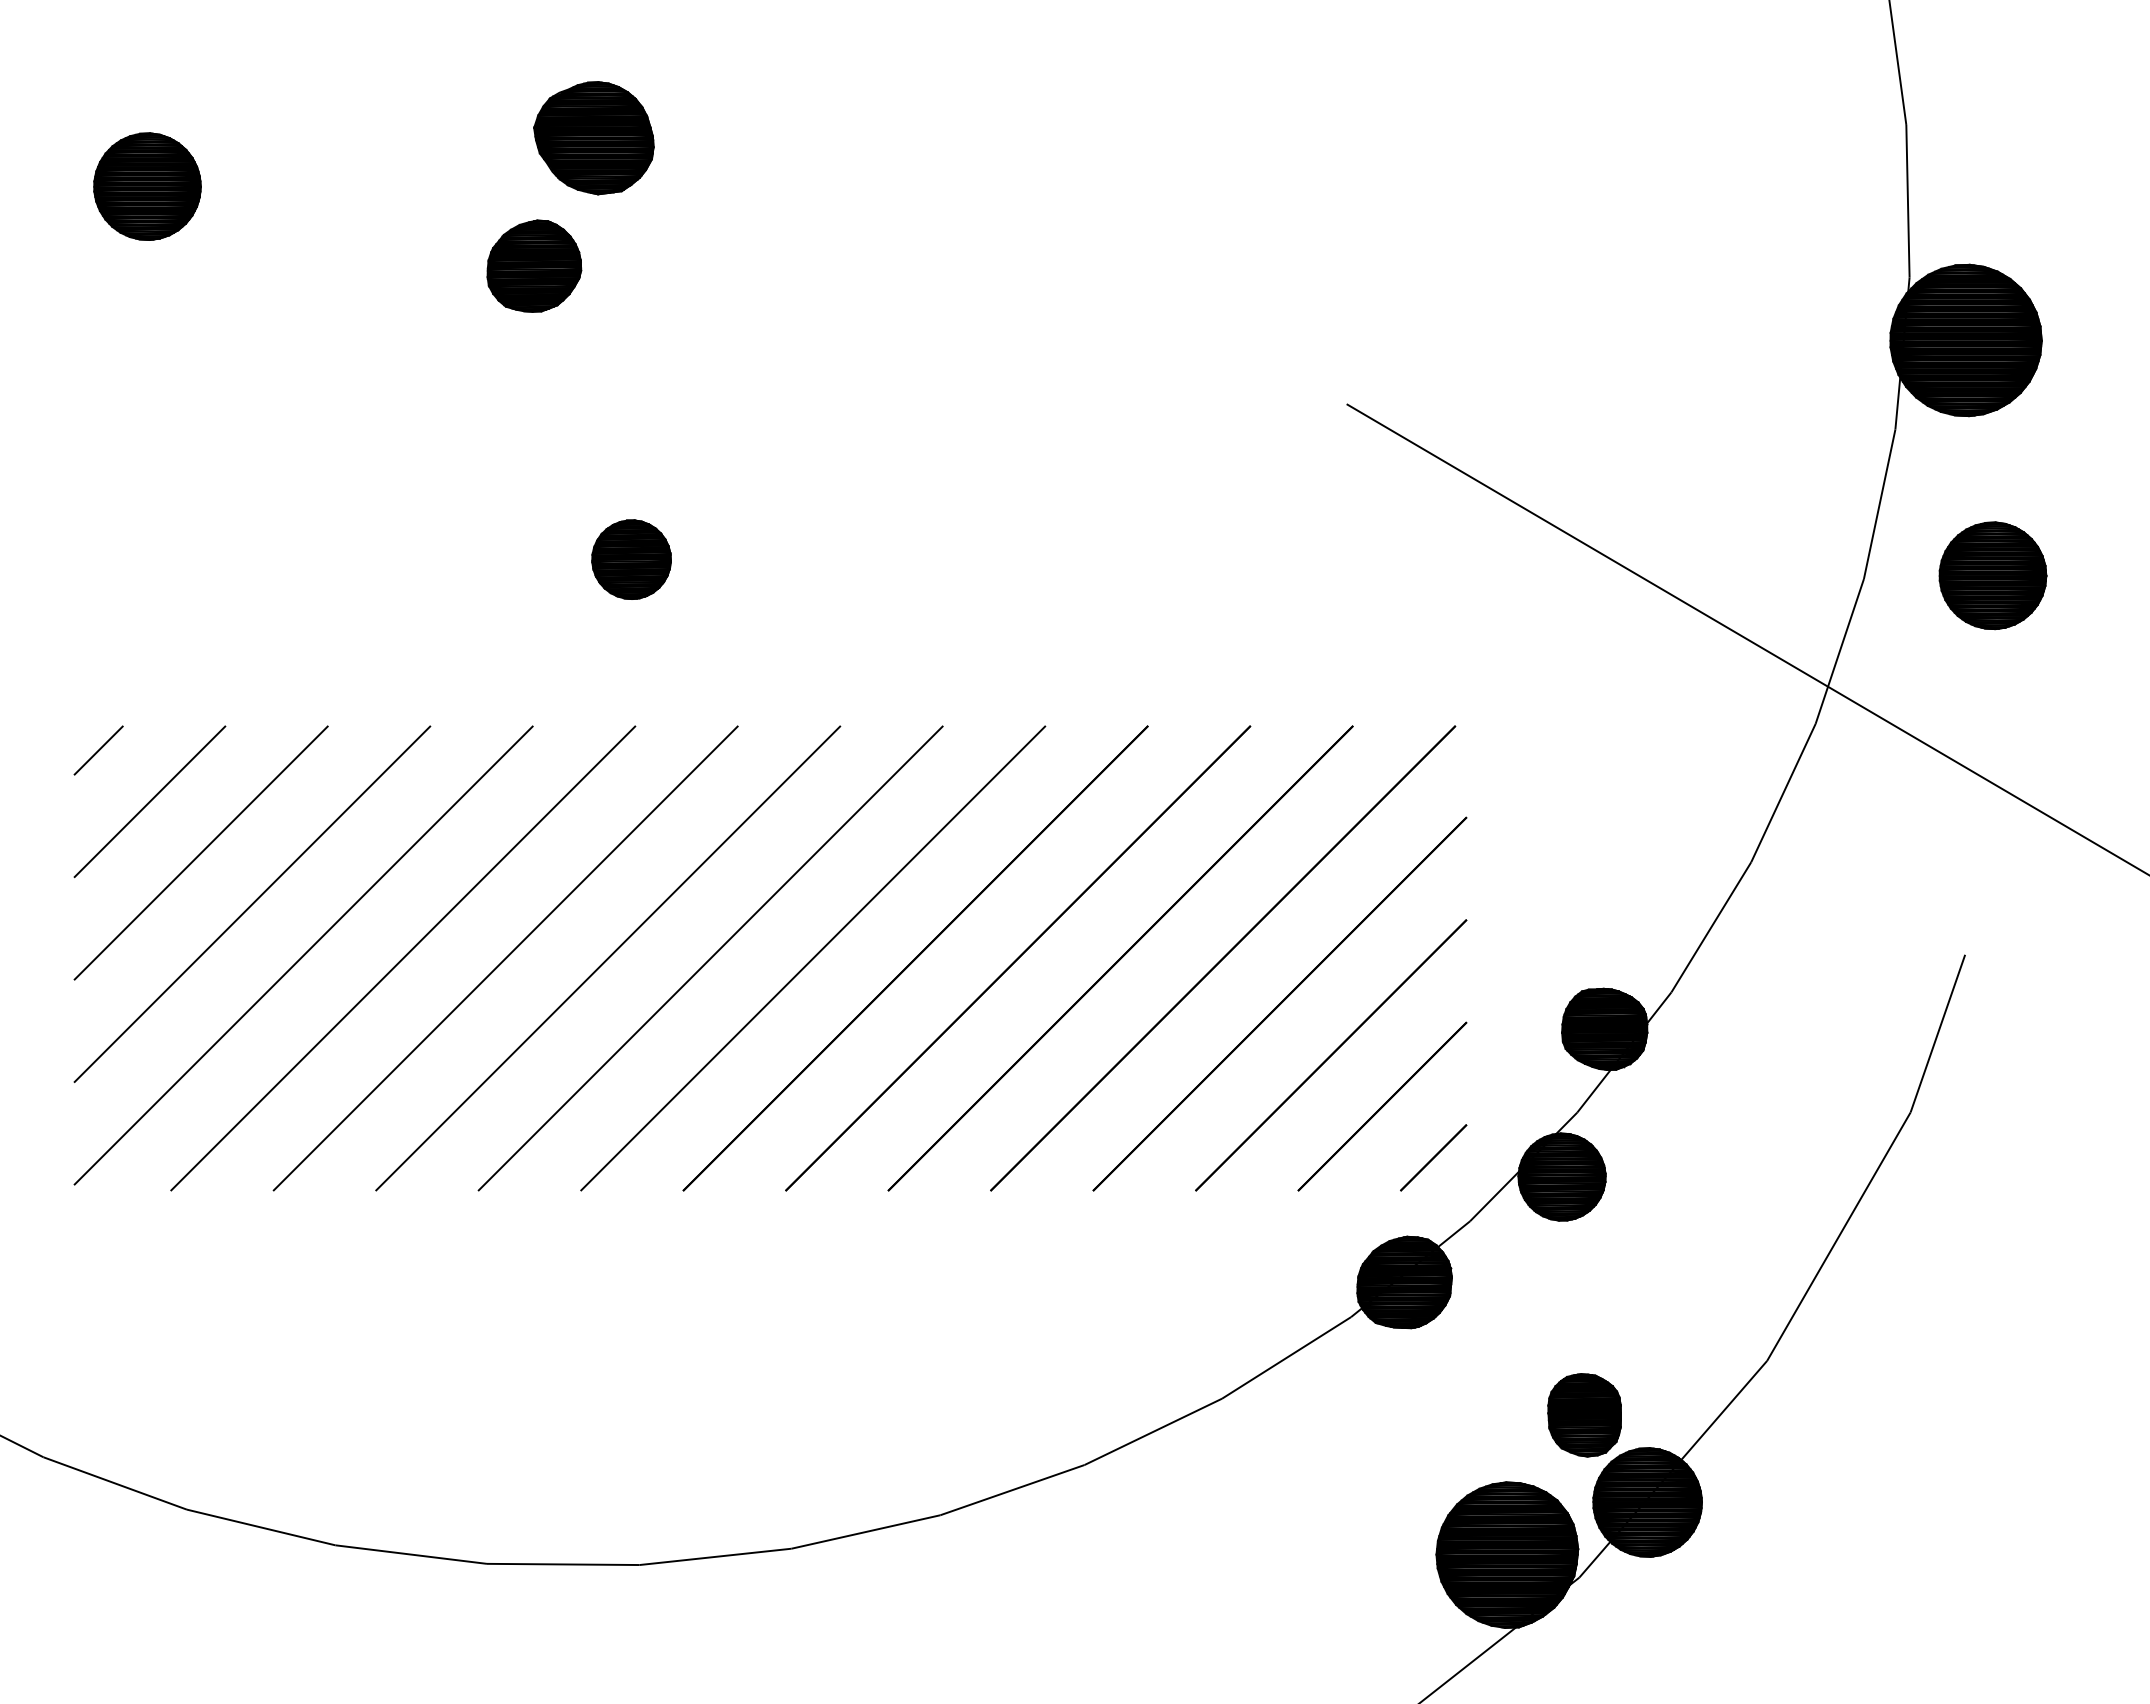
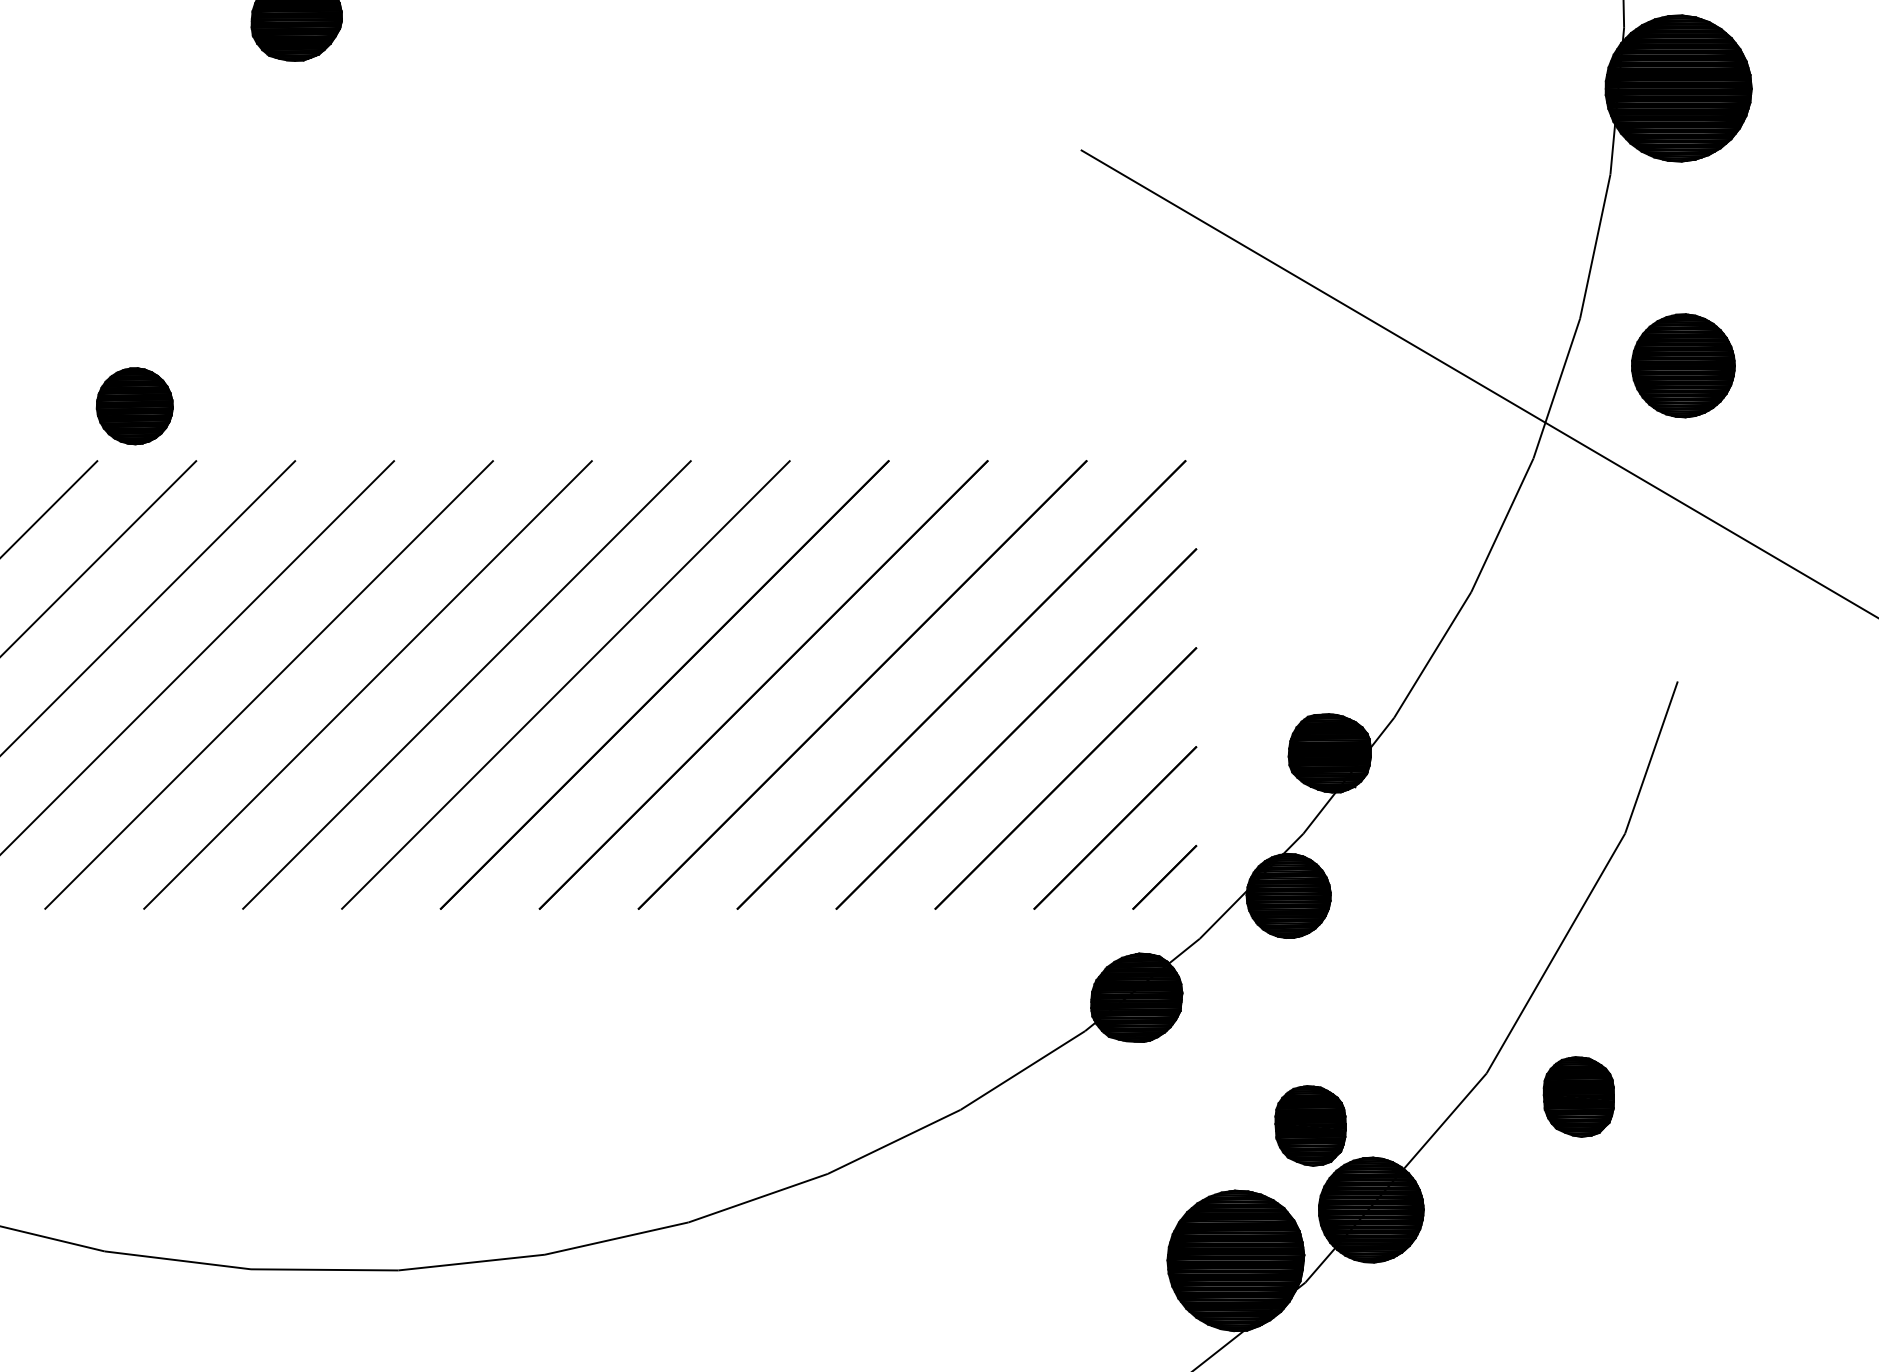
part: (631, 559) -> (134, 406), moved
part: (1992, 575) -> (1682, 365), moved
part: (1862, 1385) -> (1578, 1097), added

